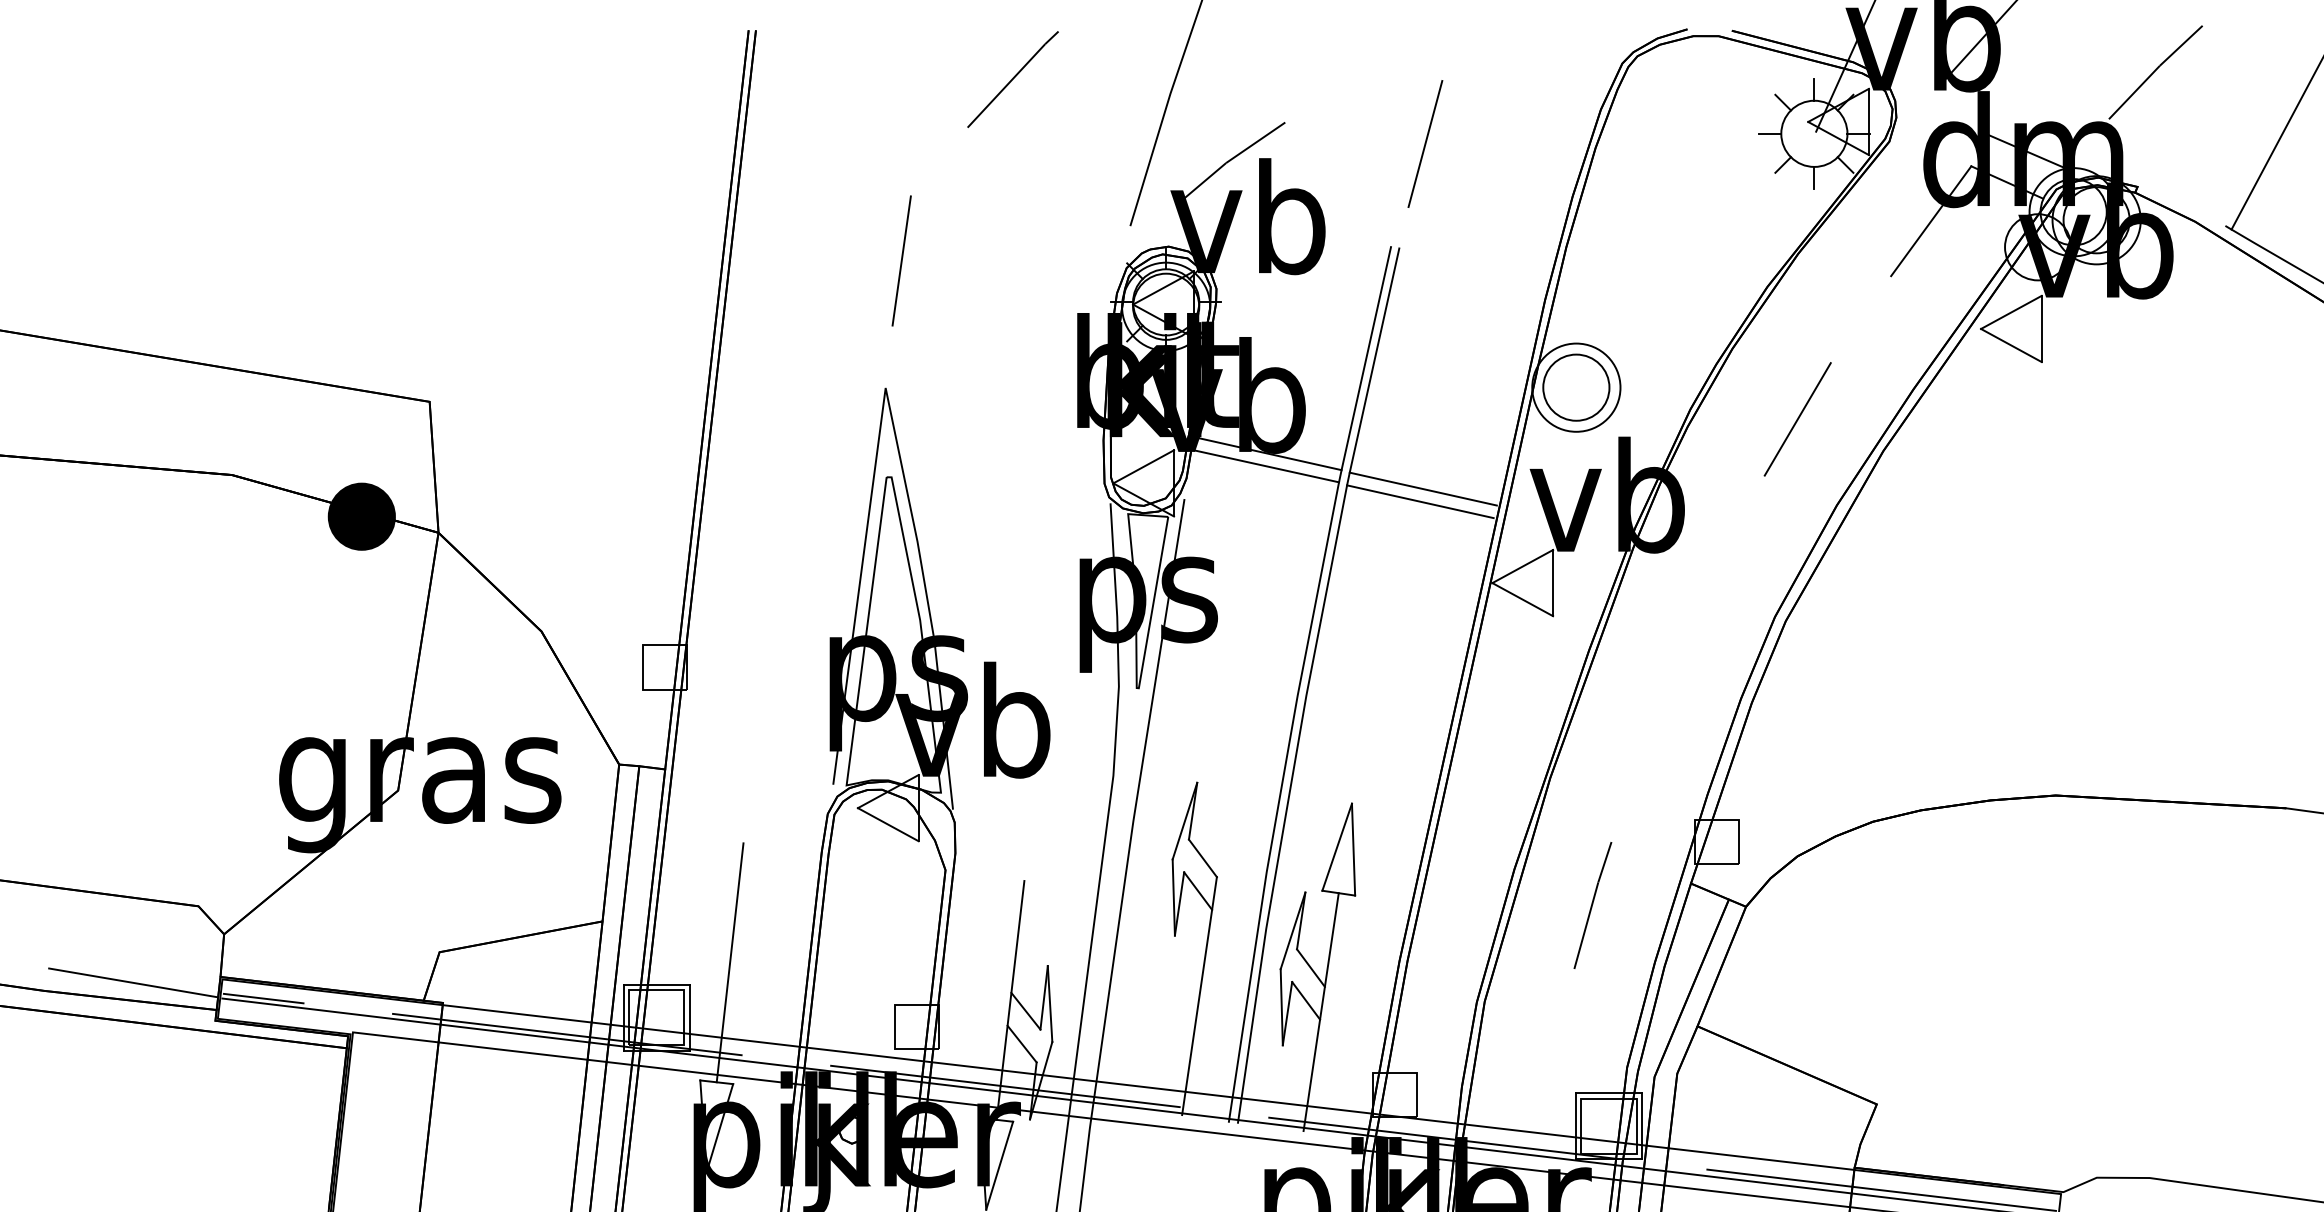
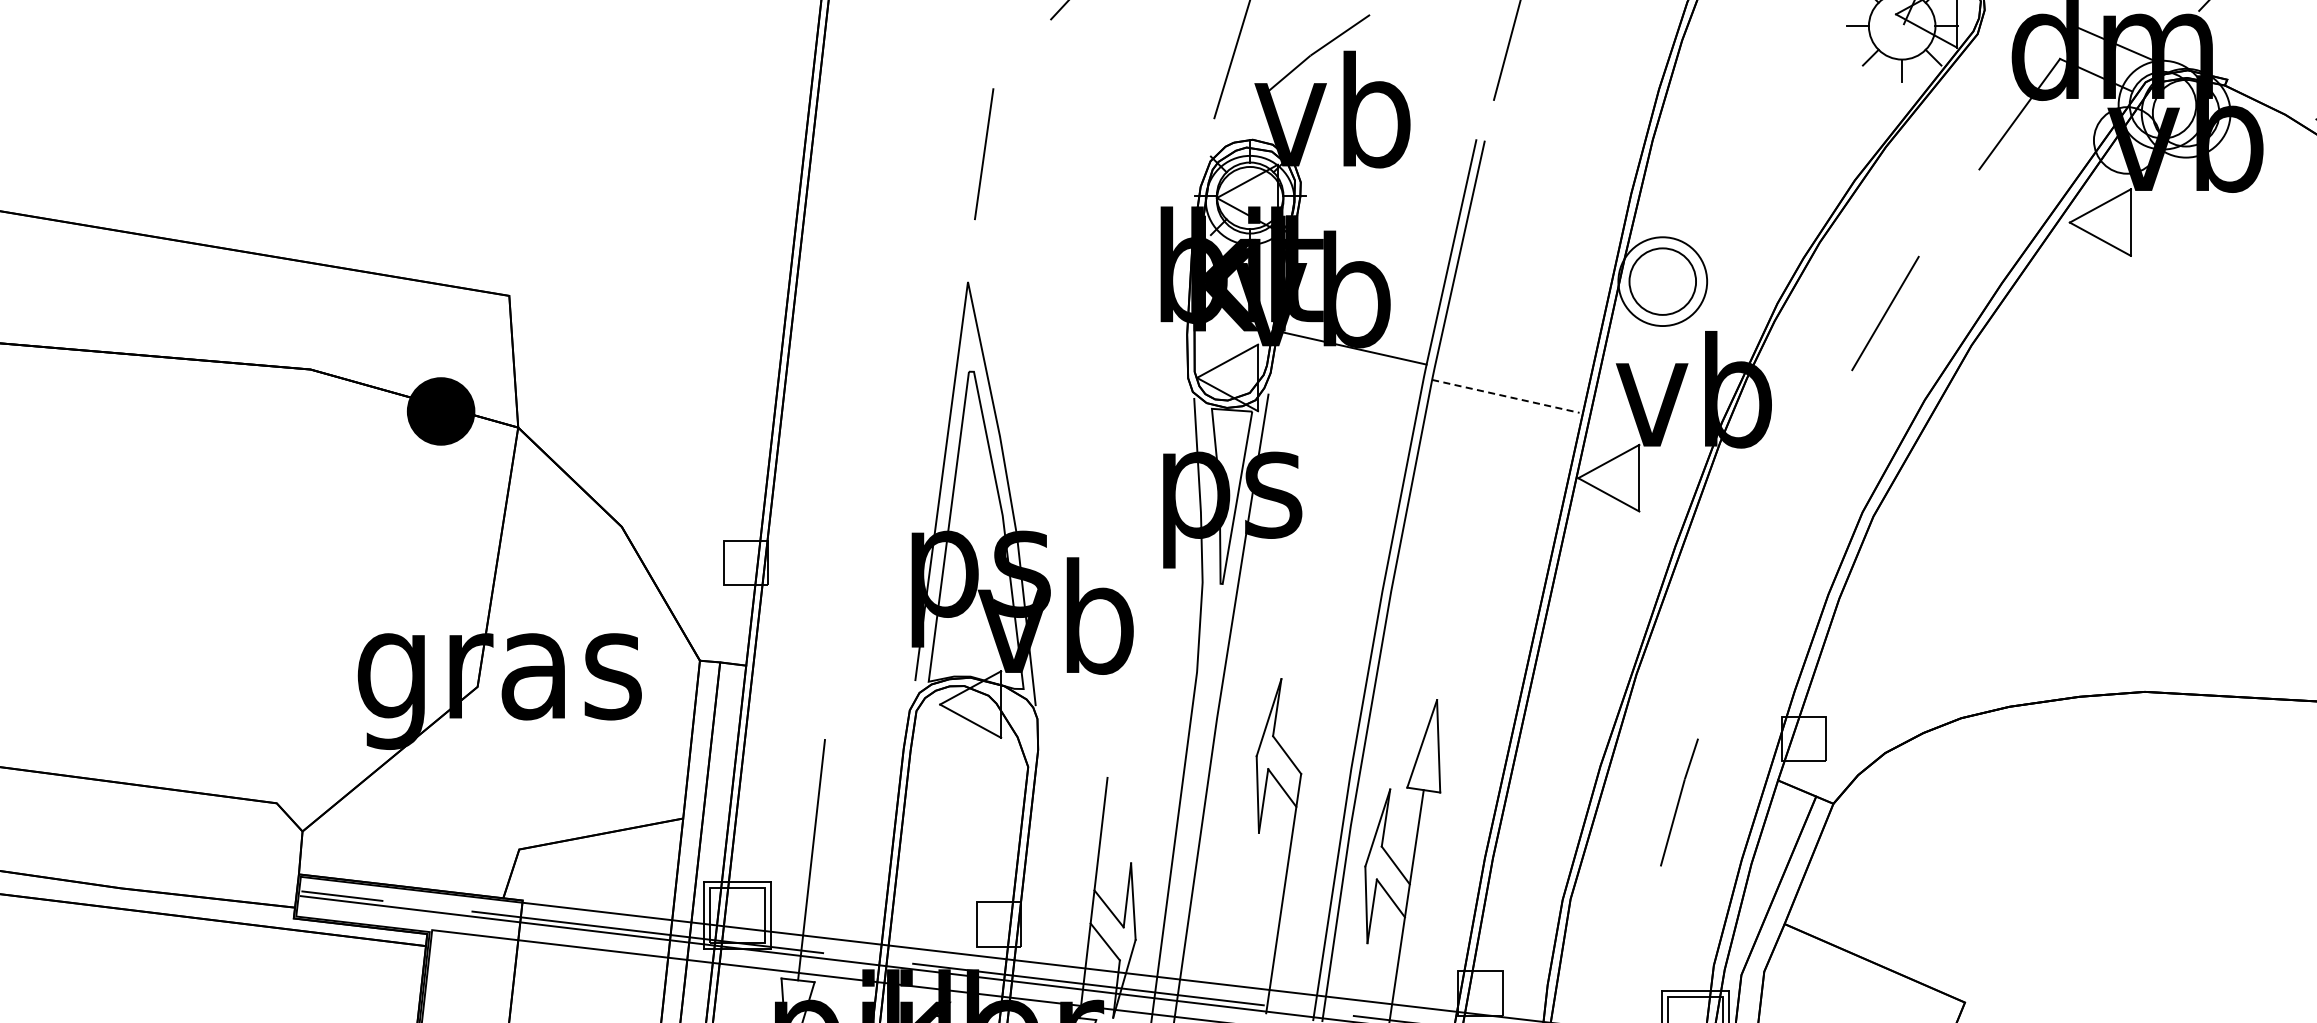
line: (1266, 466) -> (1351, 360), removed
line: (1422, 488) -> (1507, 383), removed
line: (1420, 501) -> (1505, 396), solid -> dashed
line: (133, 982) -> (211, 879), removed

